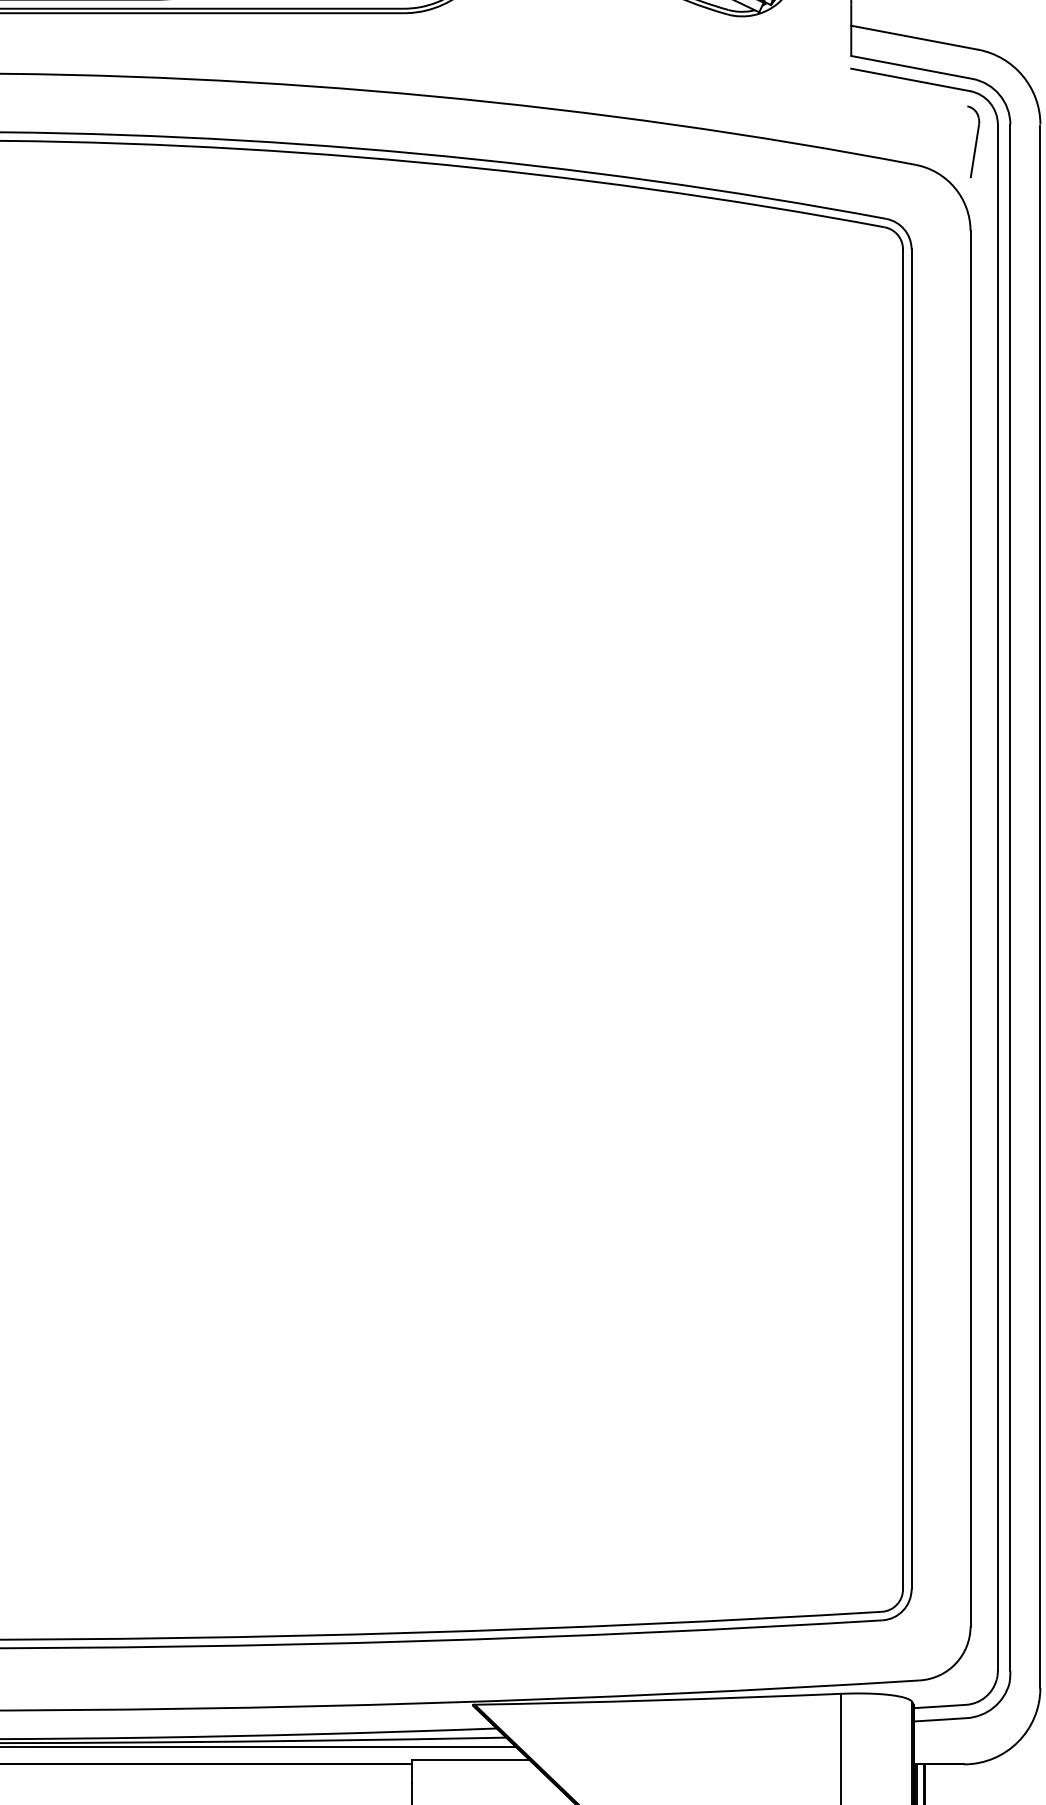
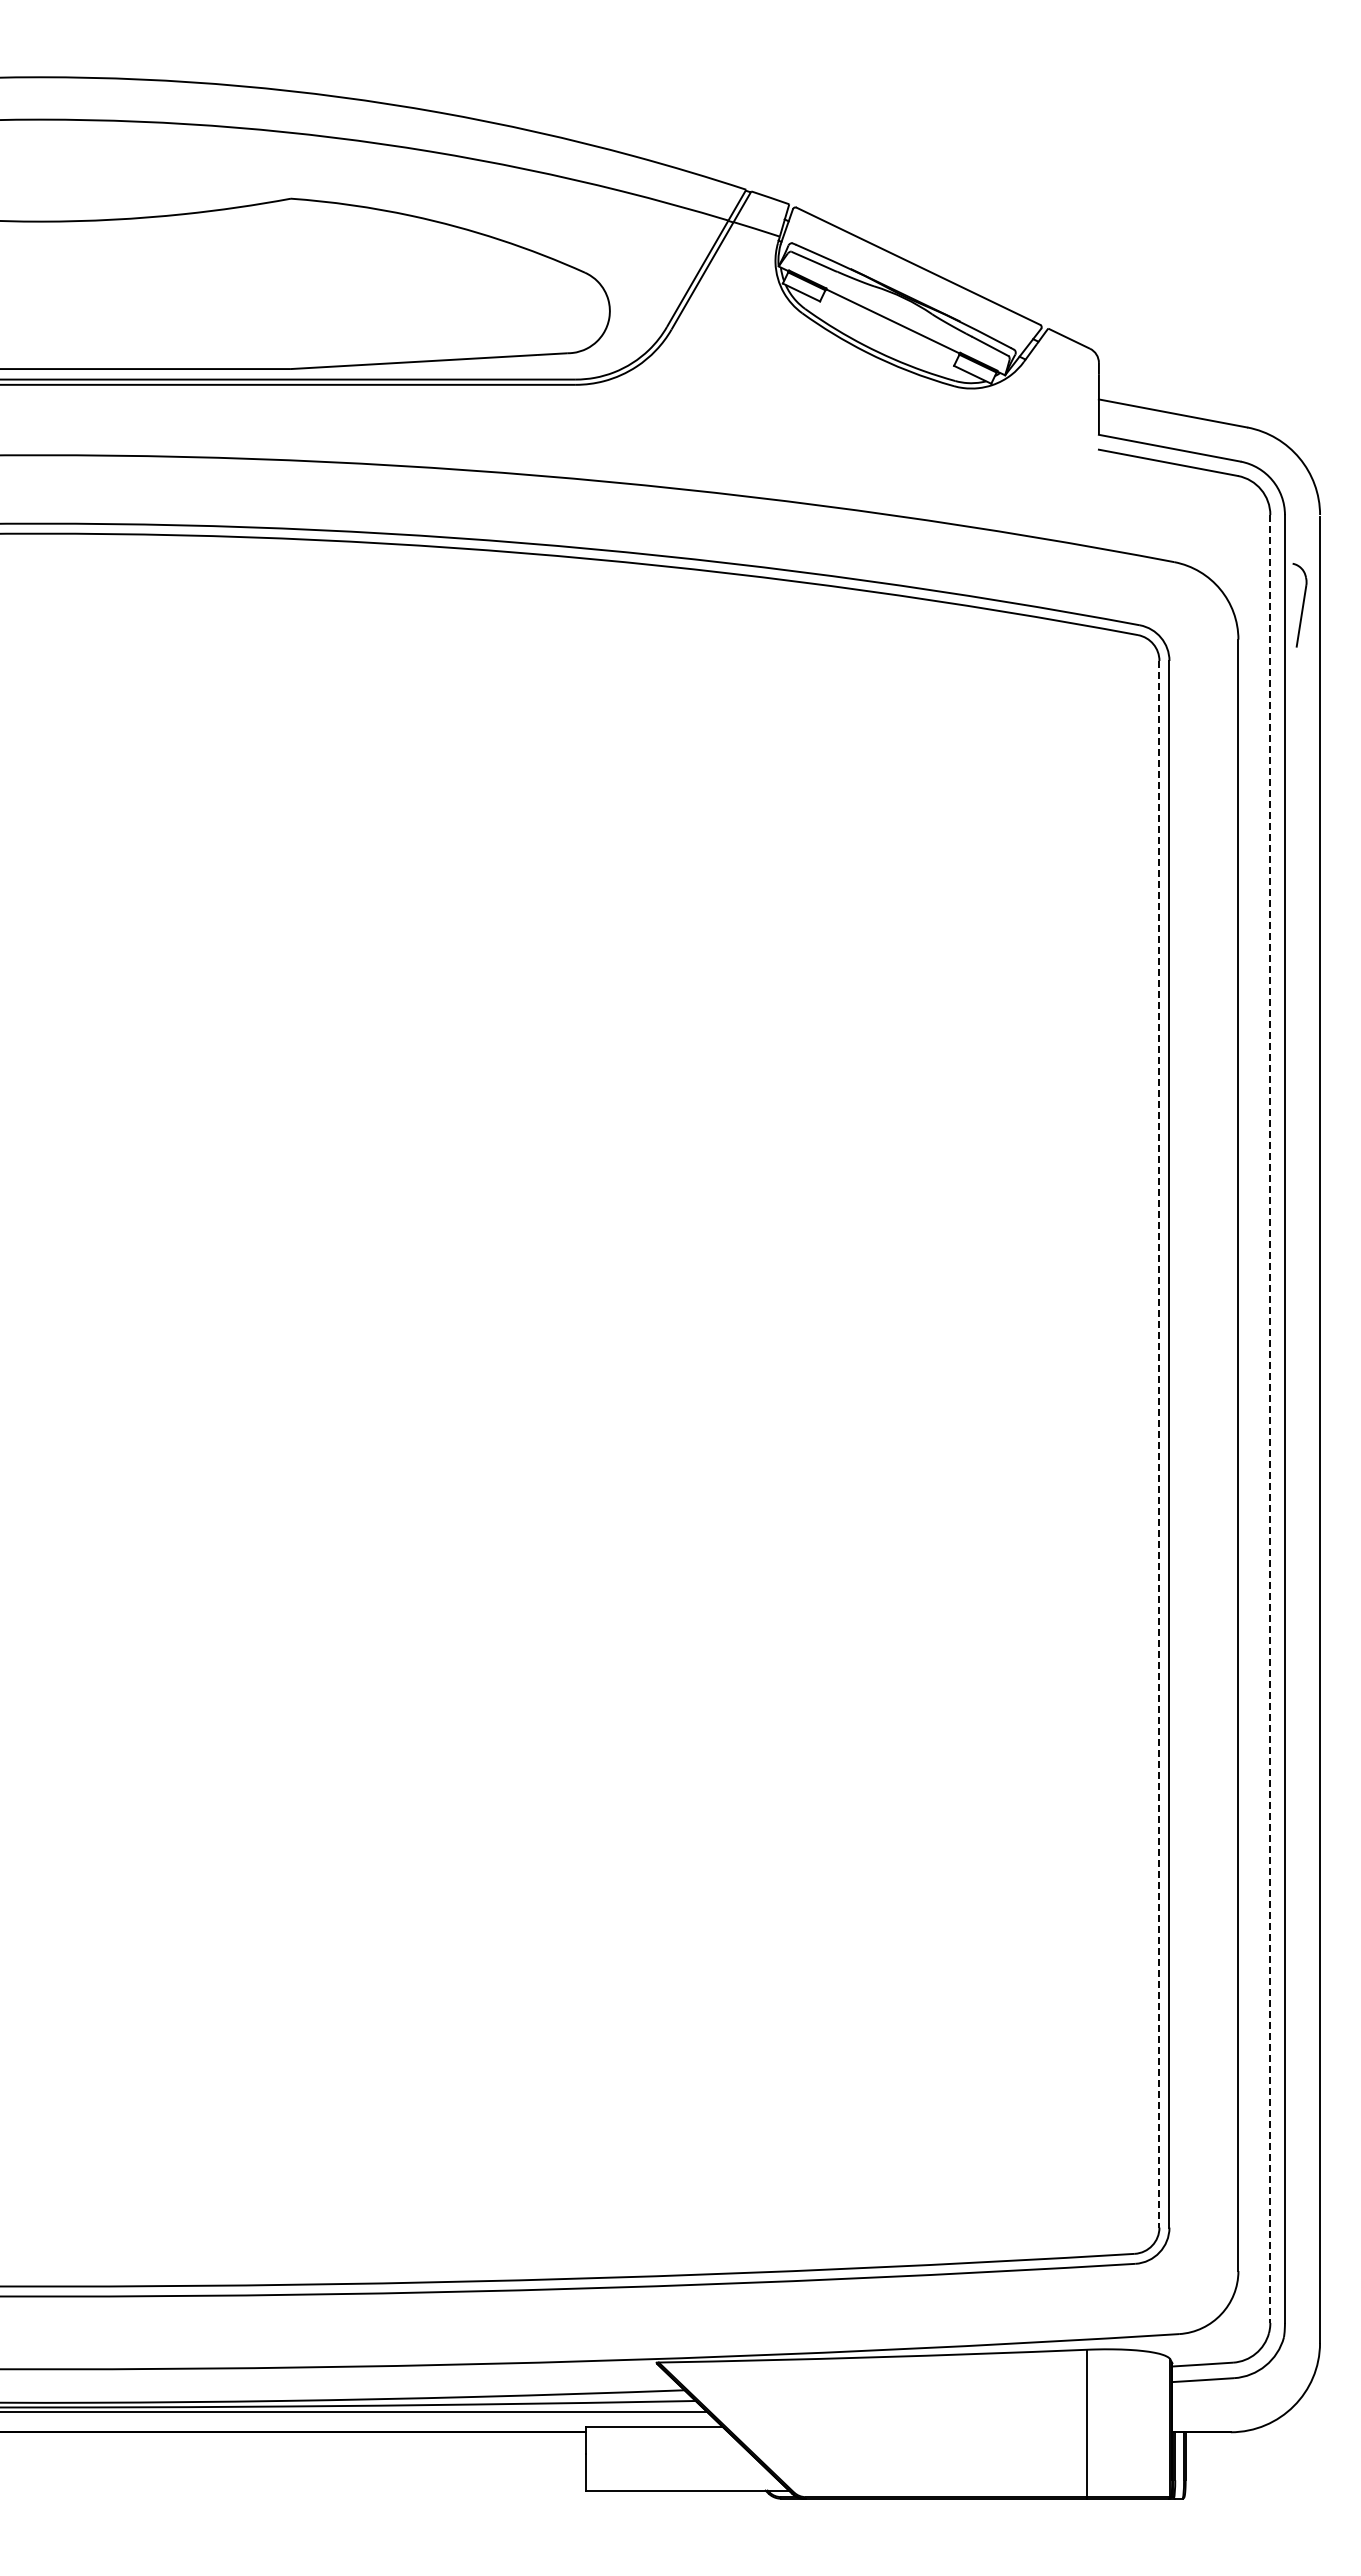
part: (973, 142) -> (1299, 605), moved
line: (997, 898) -> (1270, 1419), solid -> dashed
line: (903, 919) -> (1159, 1444), solid -> dashed

